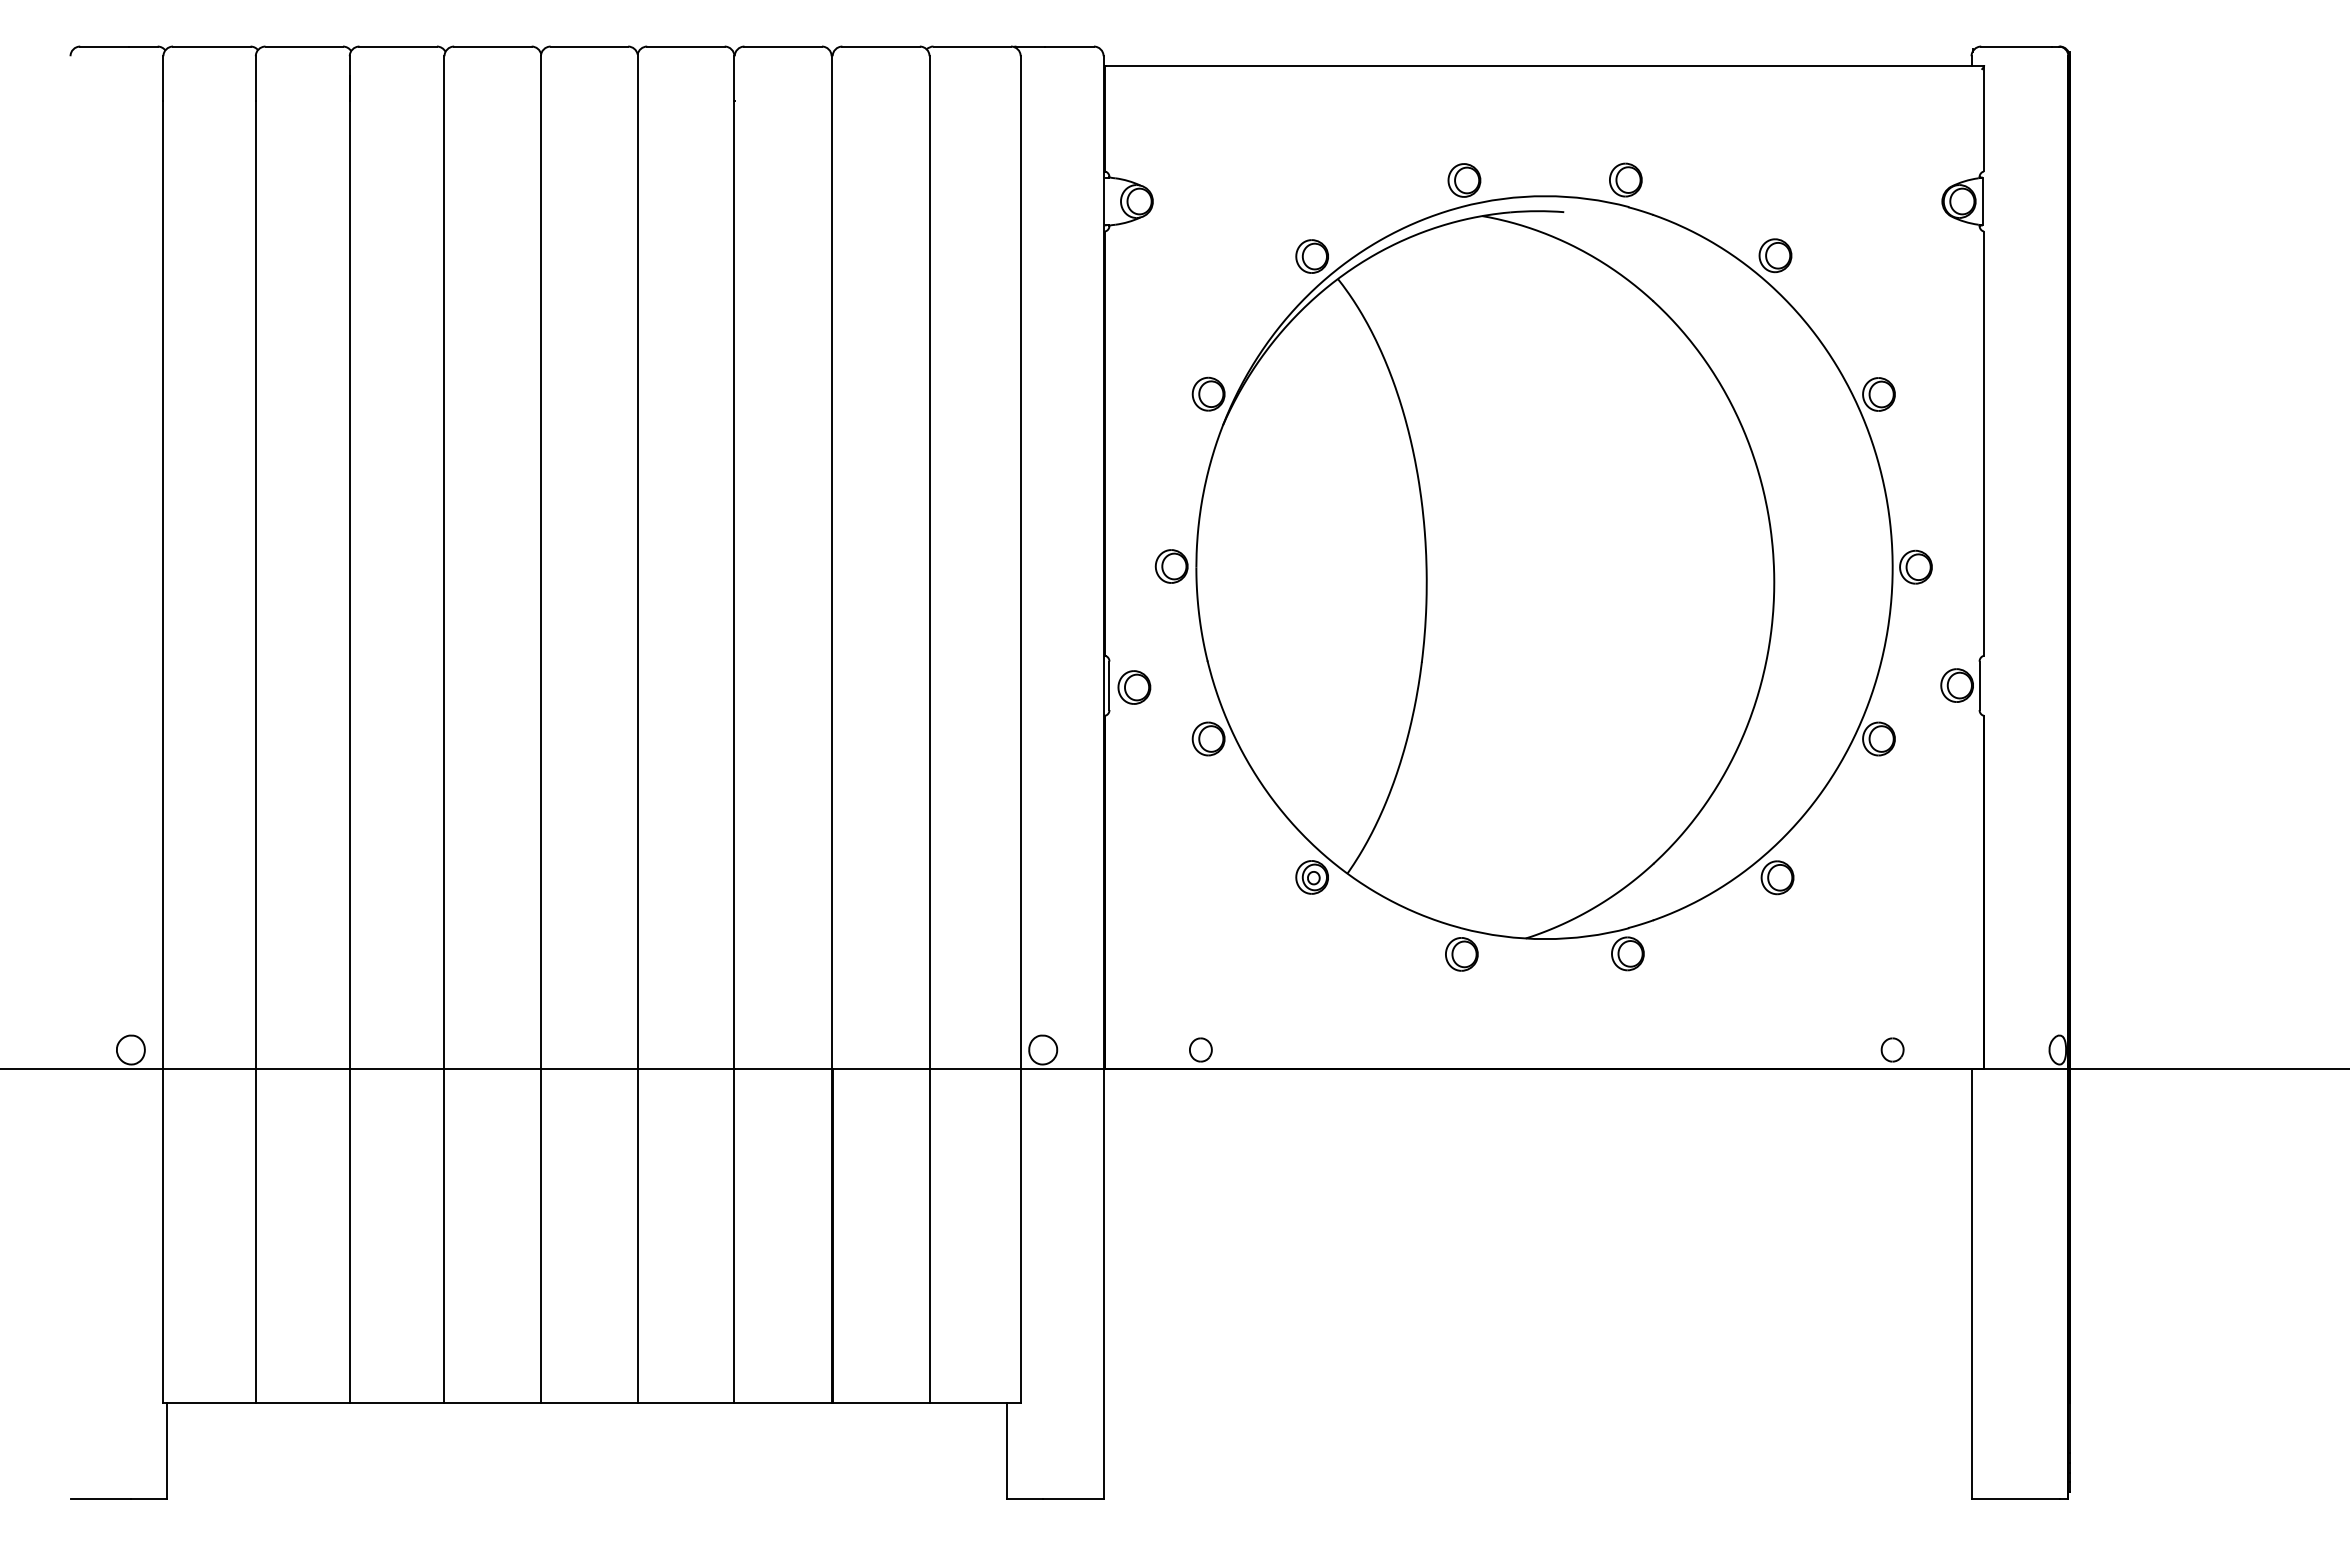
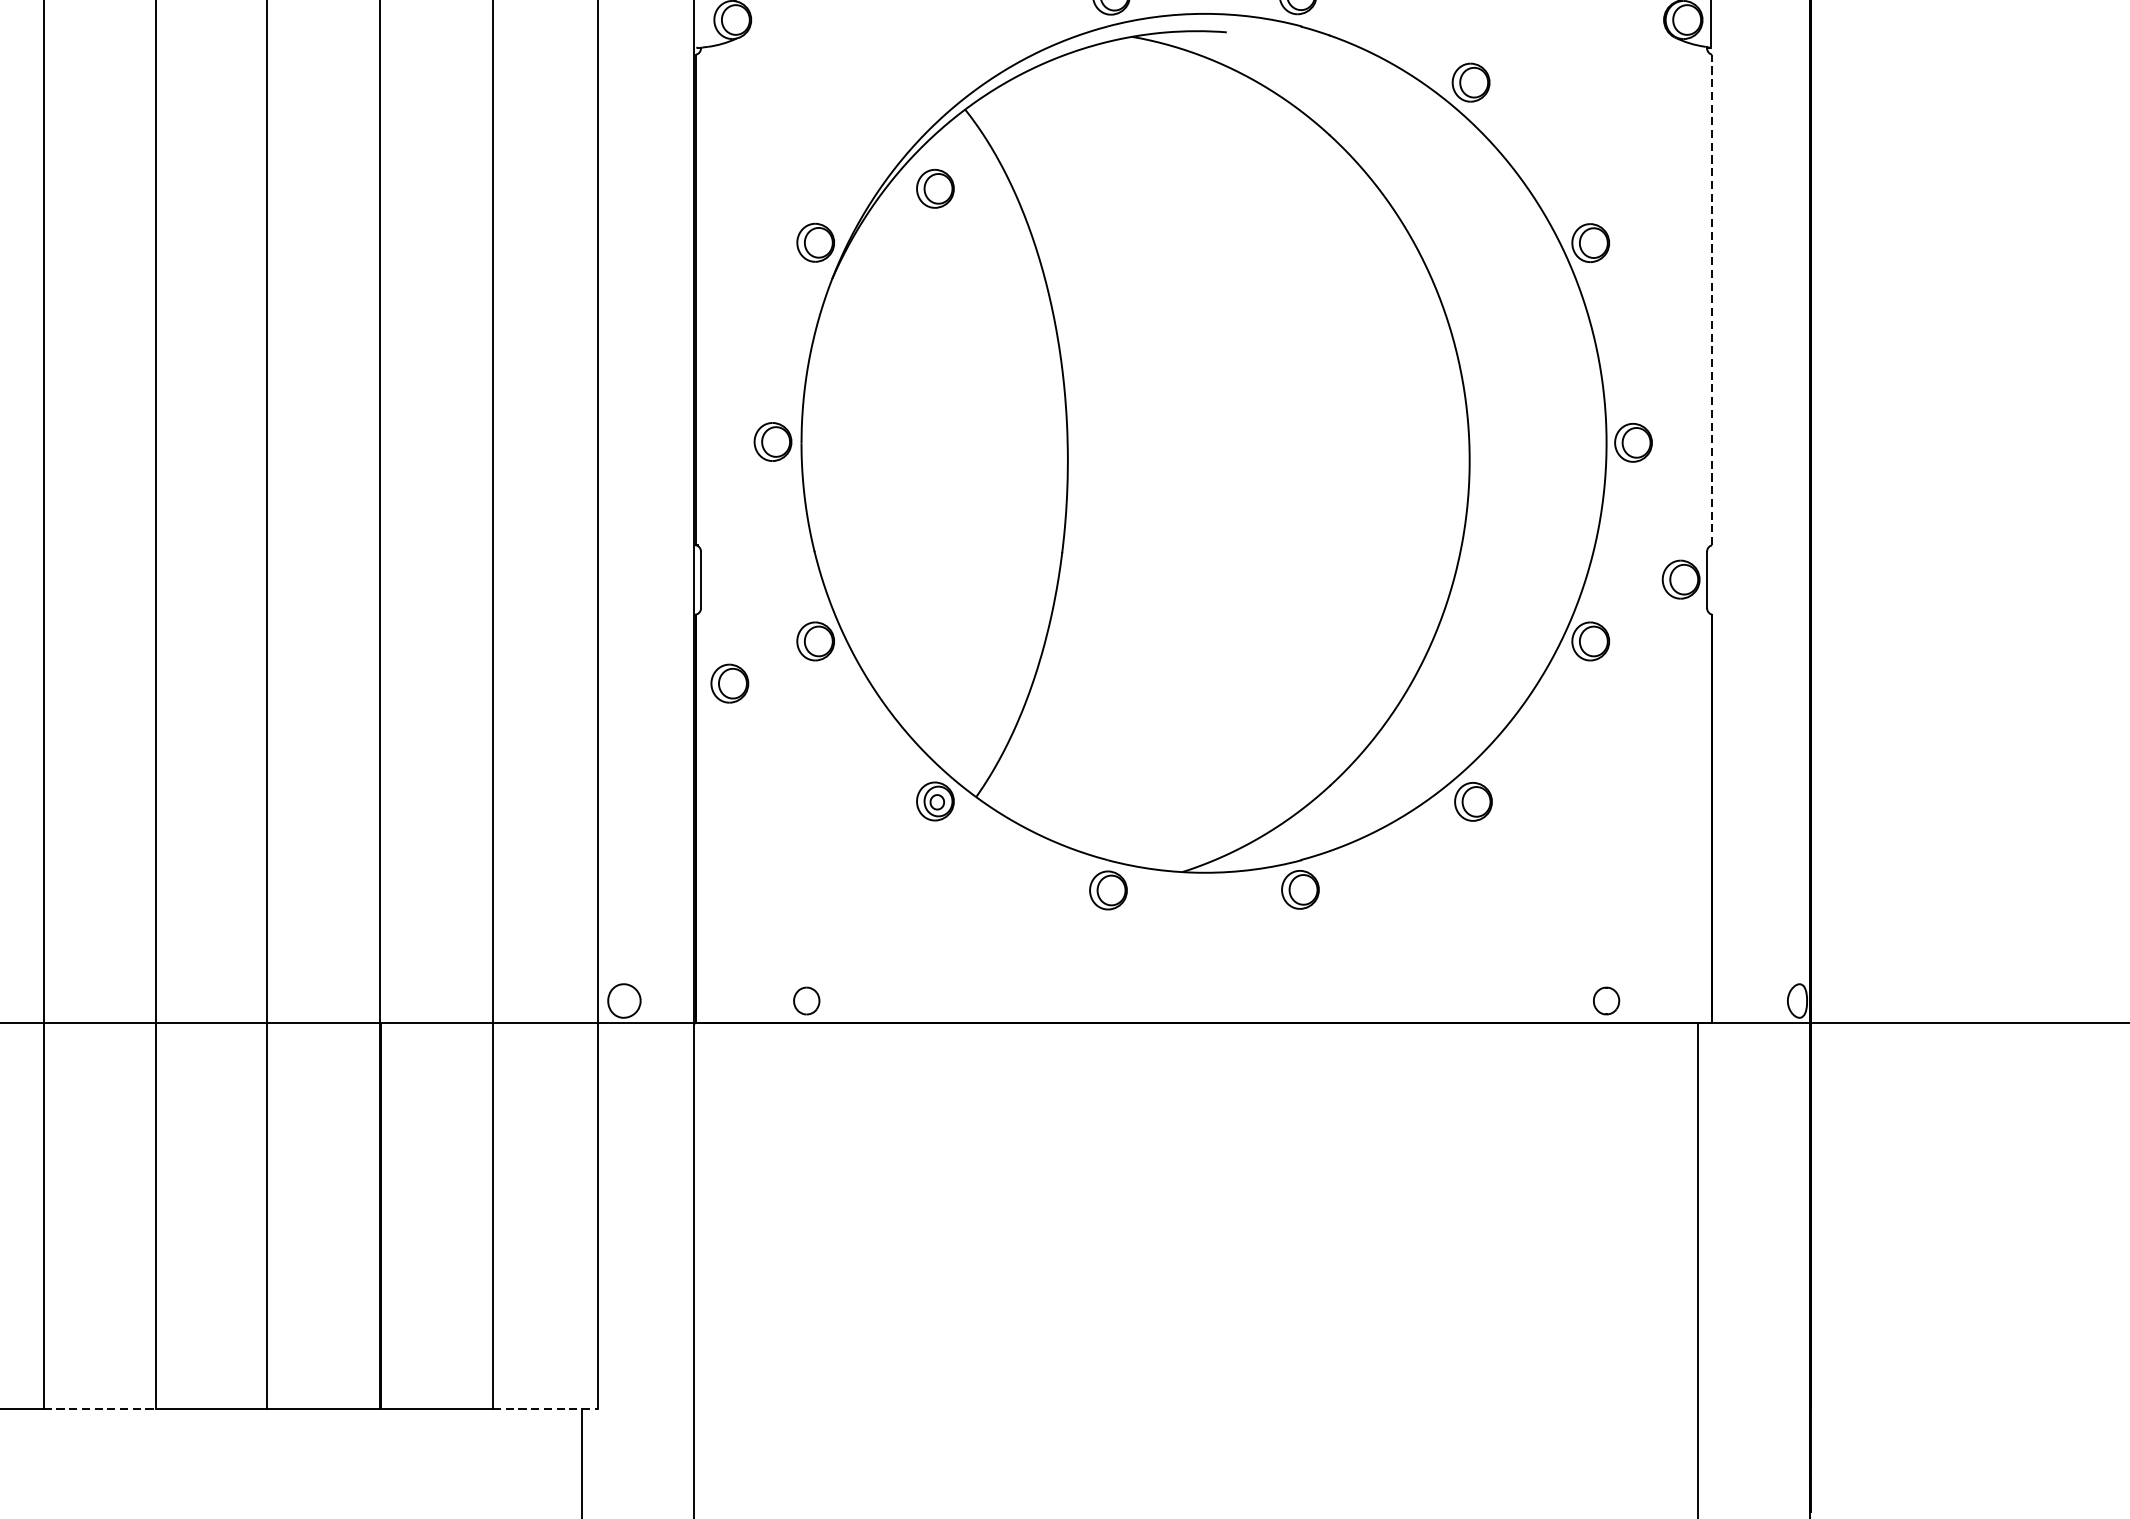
part: (1311, 256) -> (934, 188), moved
line: (1984, 443) -> (1712, 299), solid -> dashed
part: (1134, 687) -> (729, 683), moved
line: (589, 1402) -> (99, 1408), solid -> dashed
line: (975, 1402) -> (546, 1408), solid -> dashed

